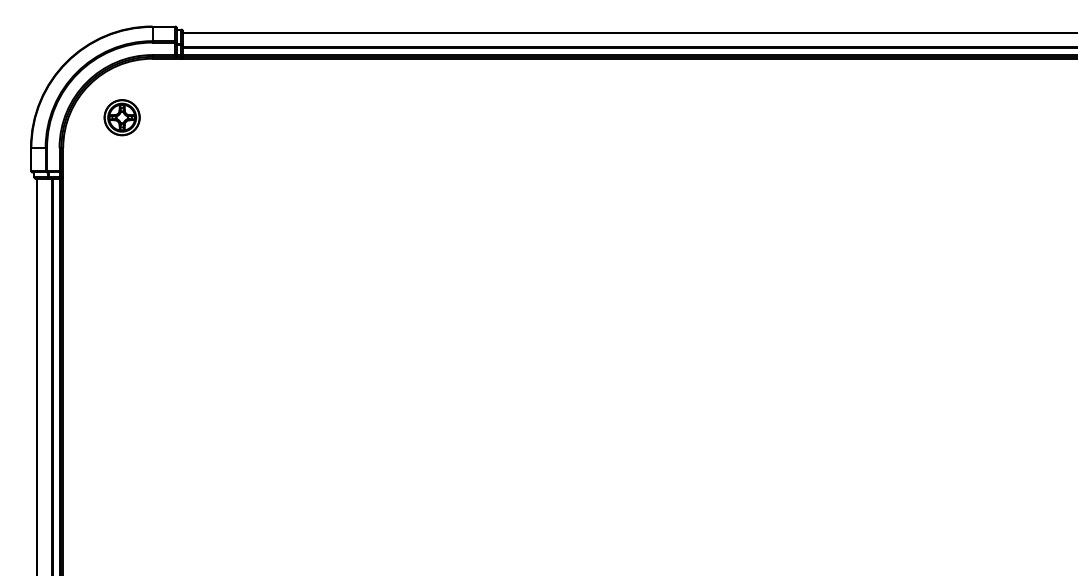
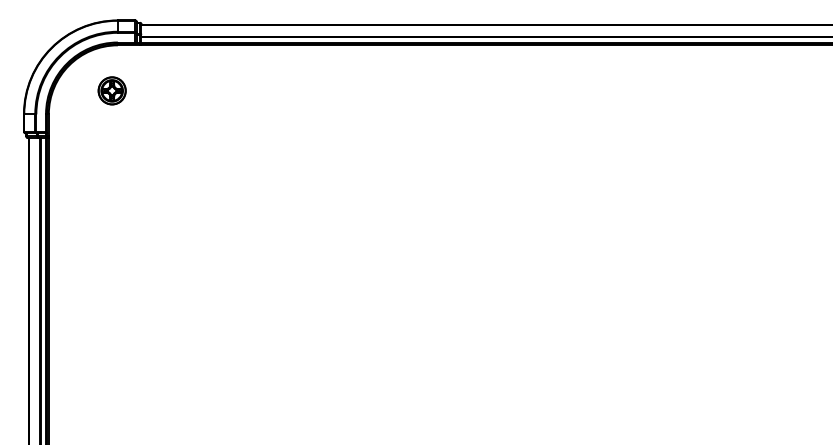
part: (121, 117) -> (111, 90), moved

